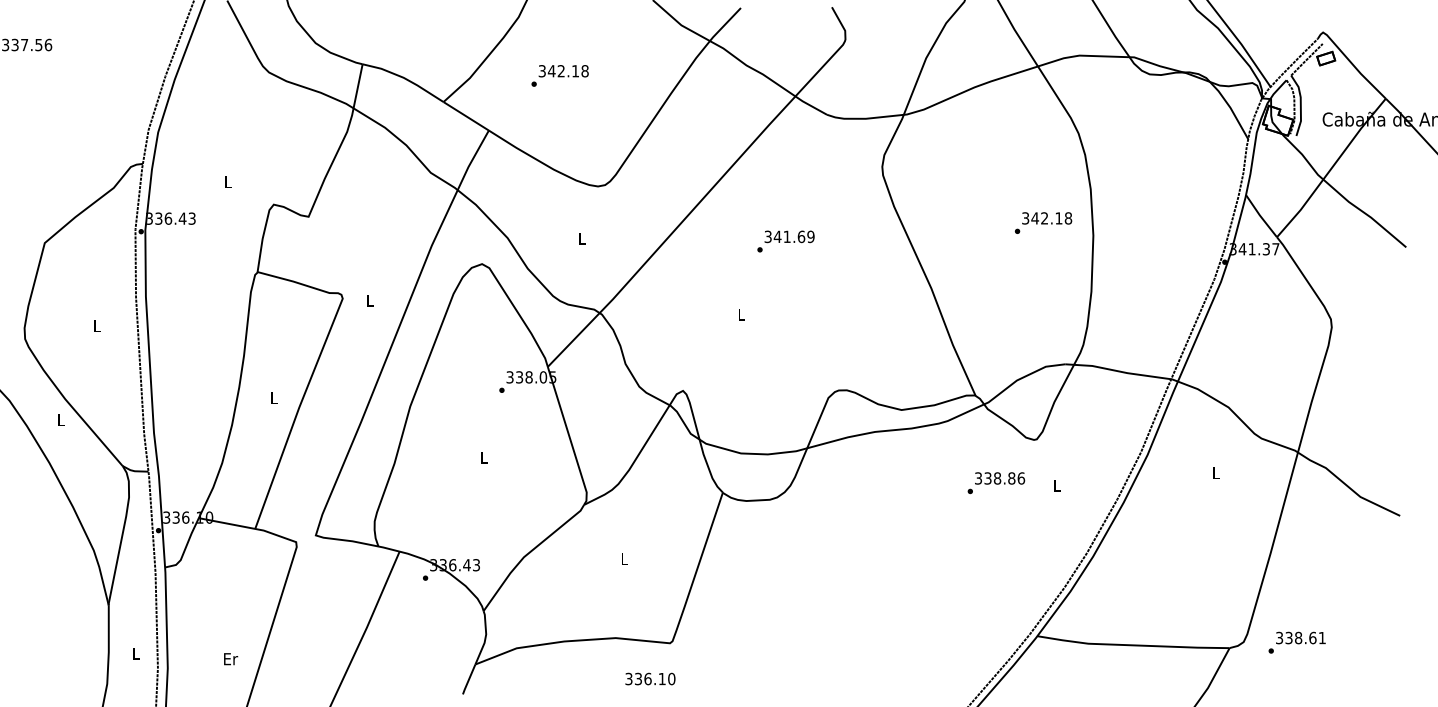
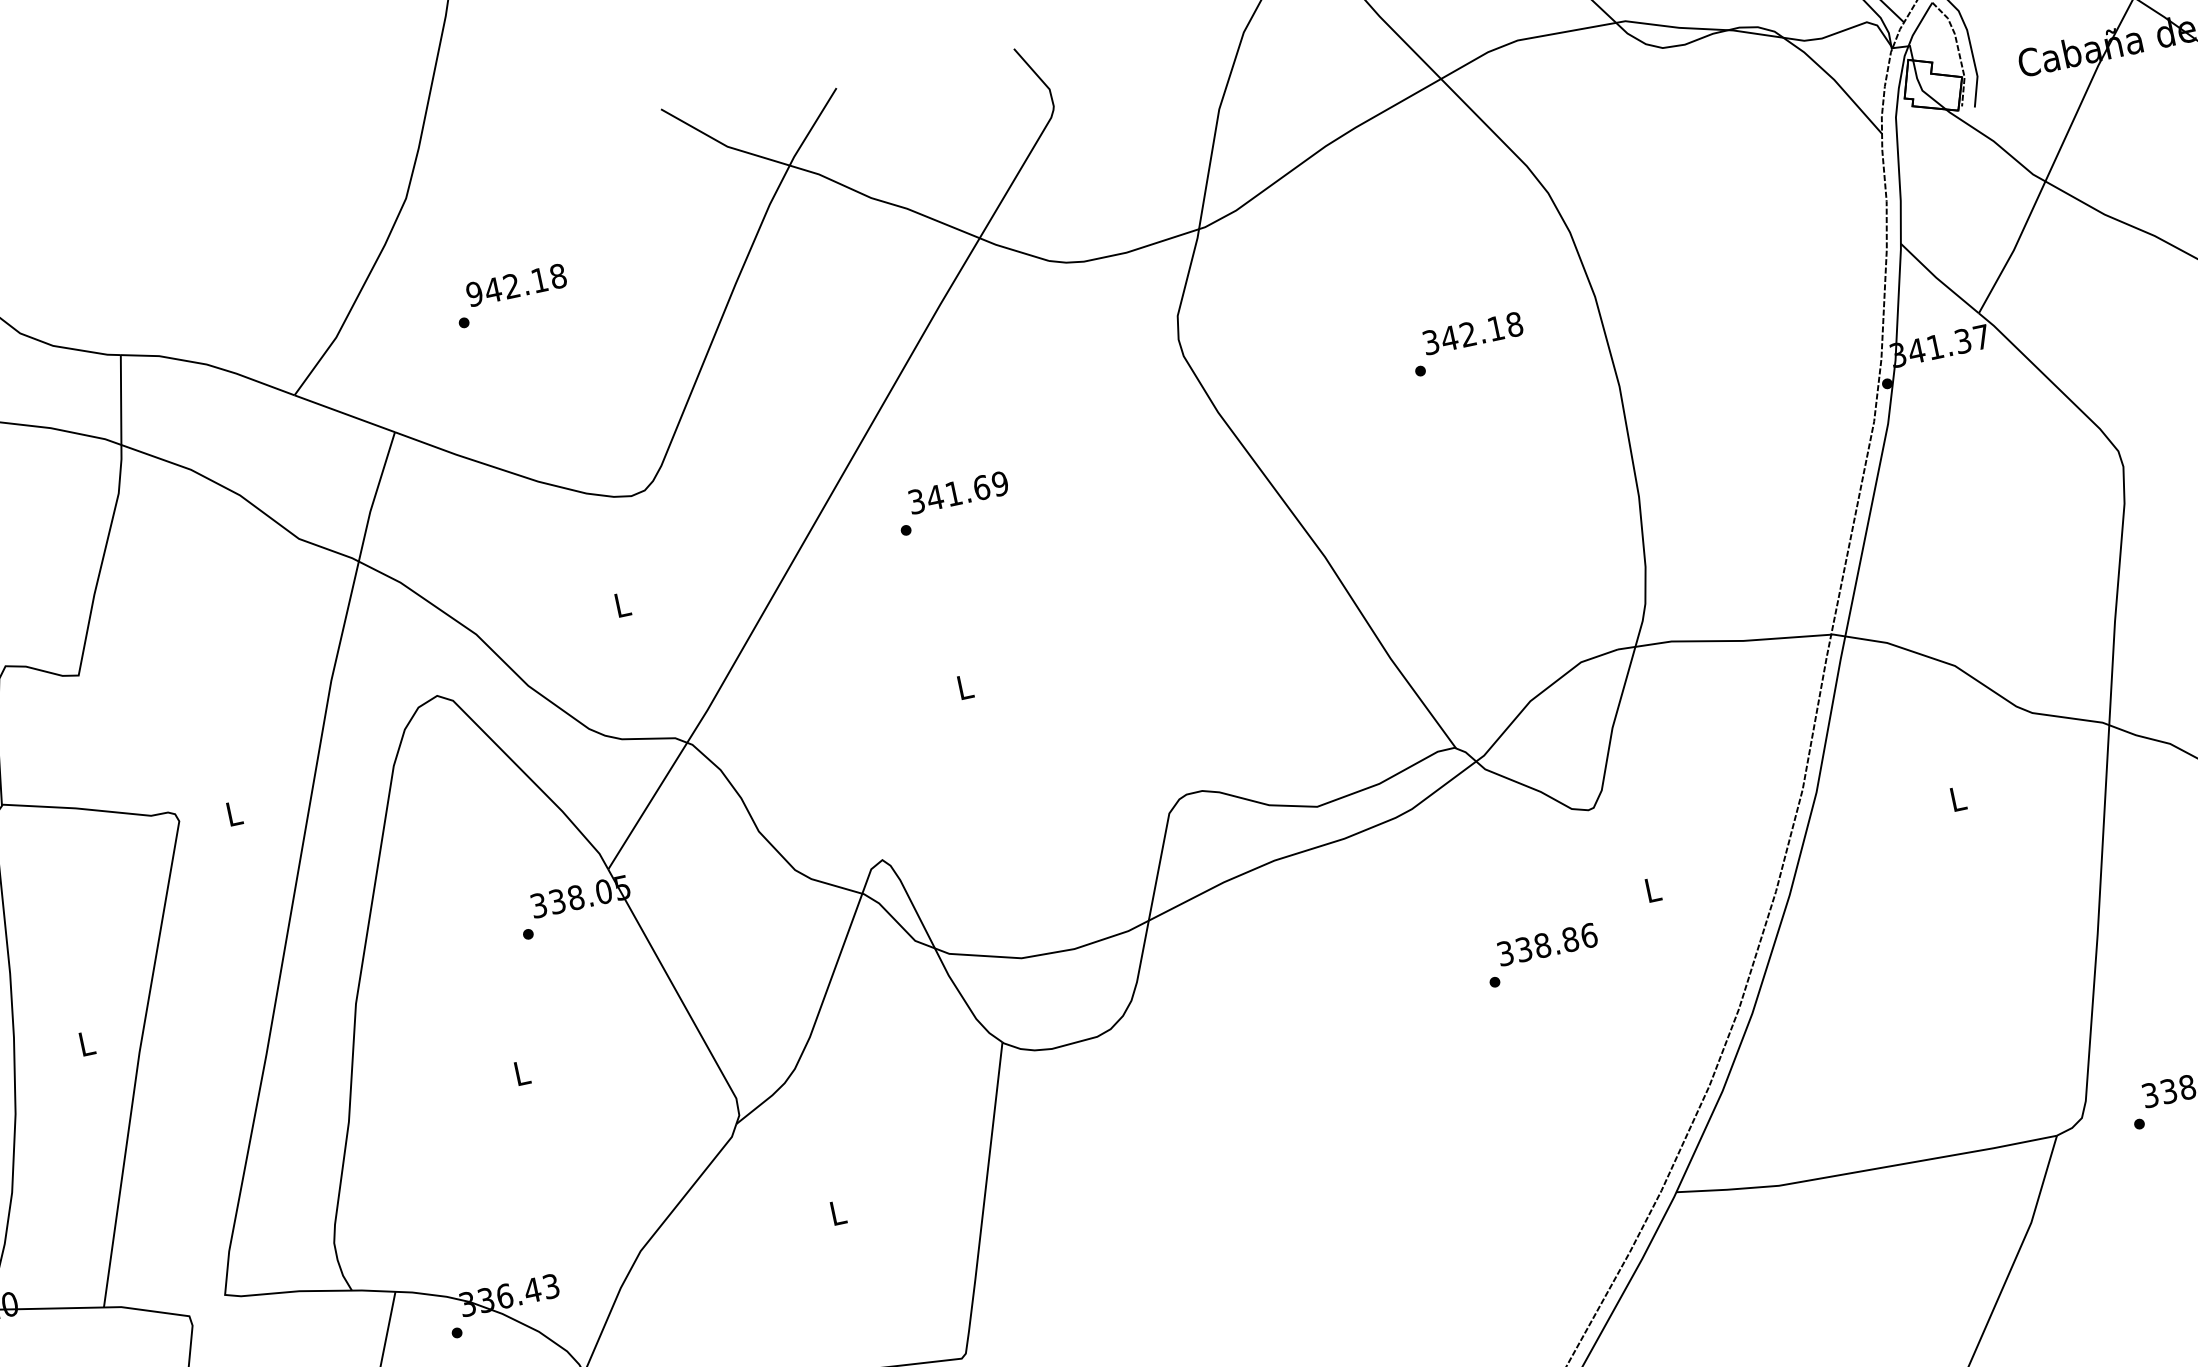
text: (541, 71) -> (473, 294), 342.18 -> 942.18
text: (1043, 222) -> (1467, 342), moved
text: (785, 241) -> (952, 503), moved
text: (996, 483) -> (1542, 955), moved

